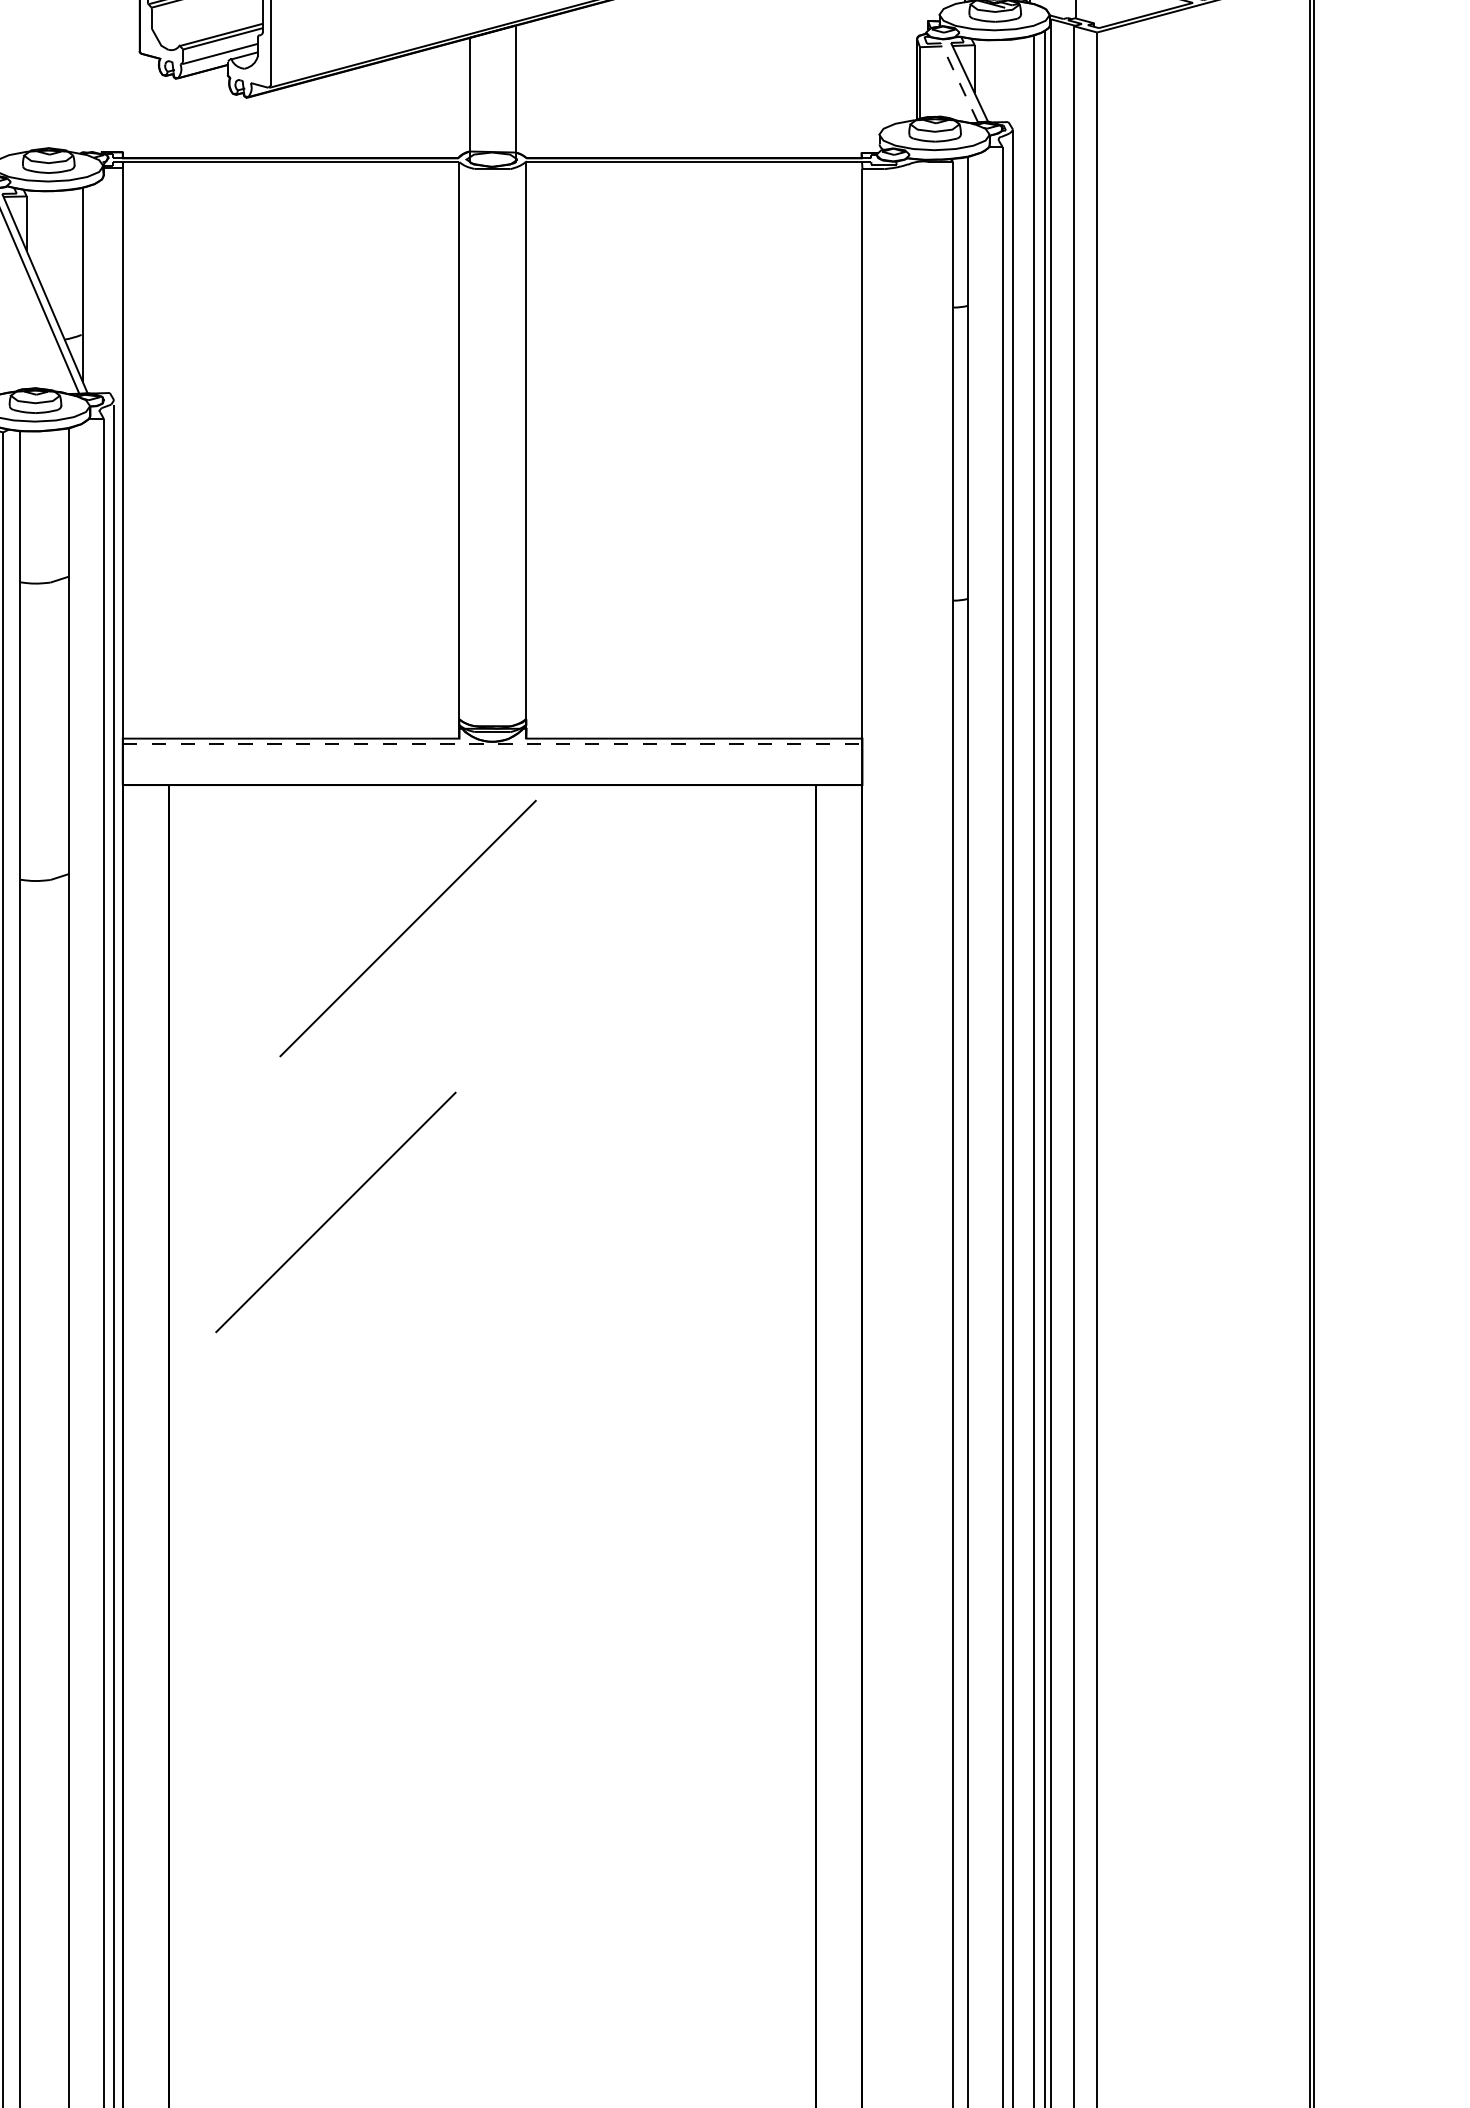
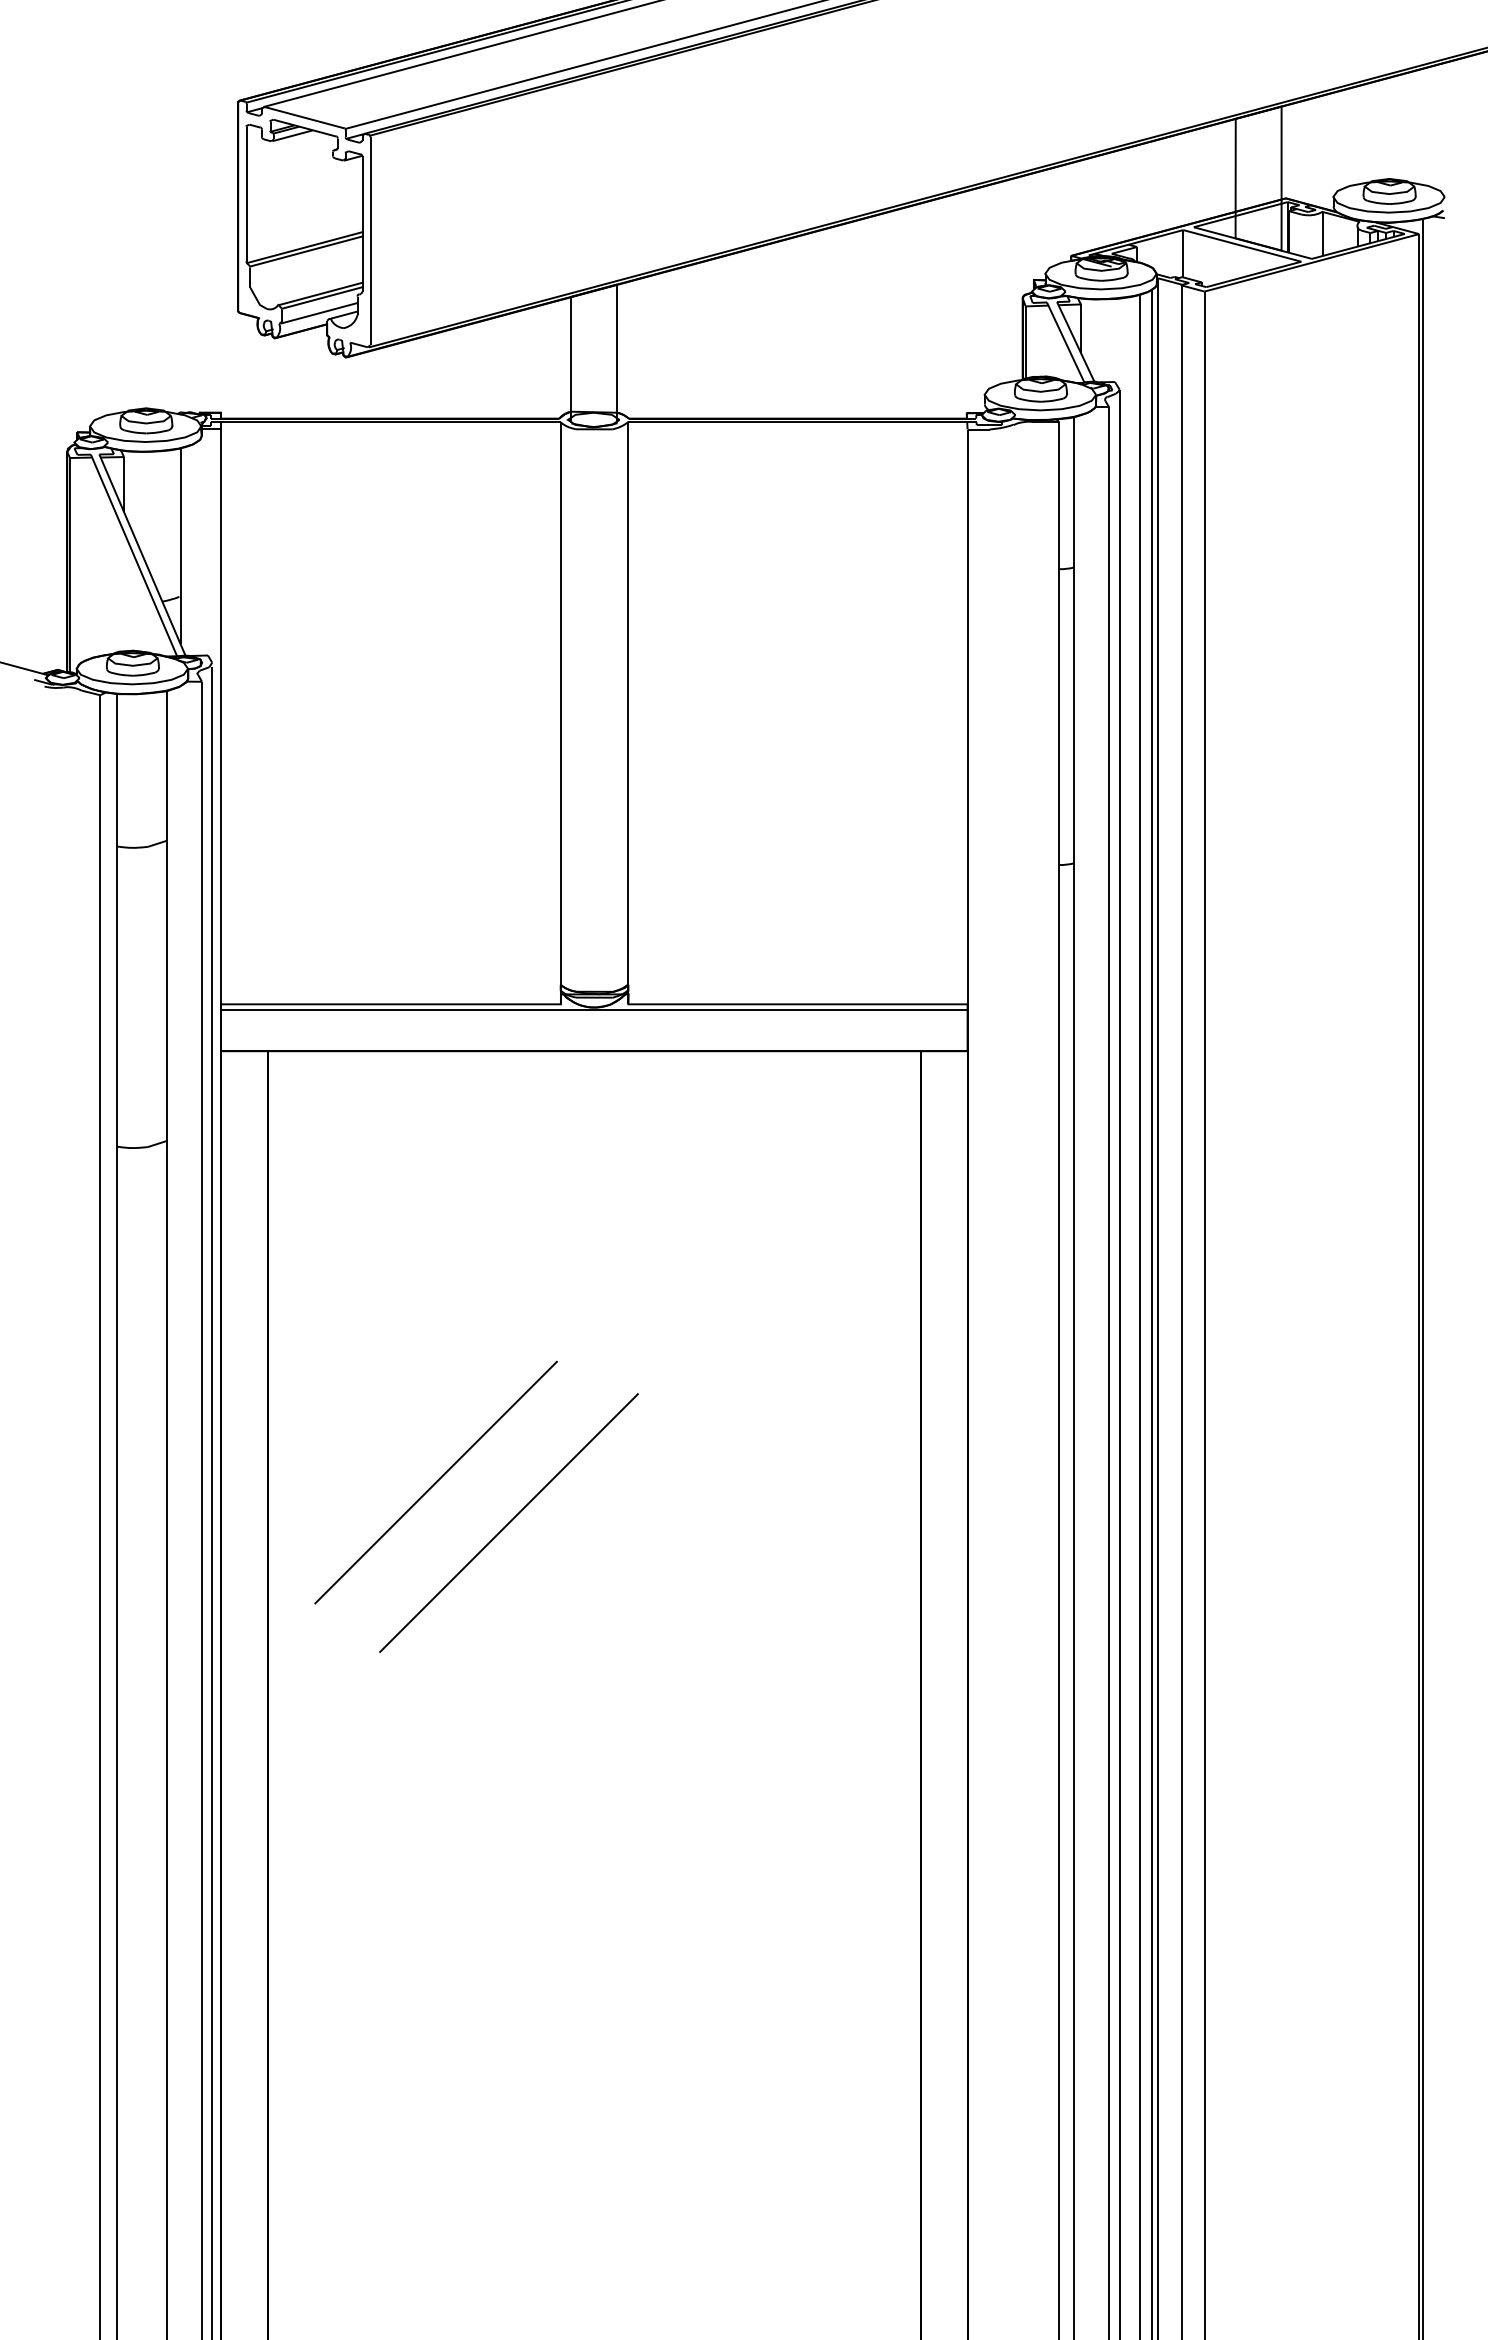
line: (959, 81) -> (1065, 341), dashed -> solid
line: (492, 743) -> (594, 1009), dashed -> solid
line: (407, 928) -> (508, 1522), moved

